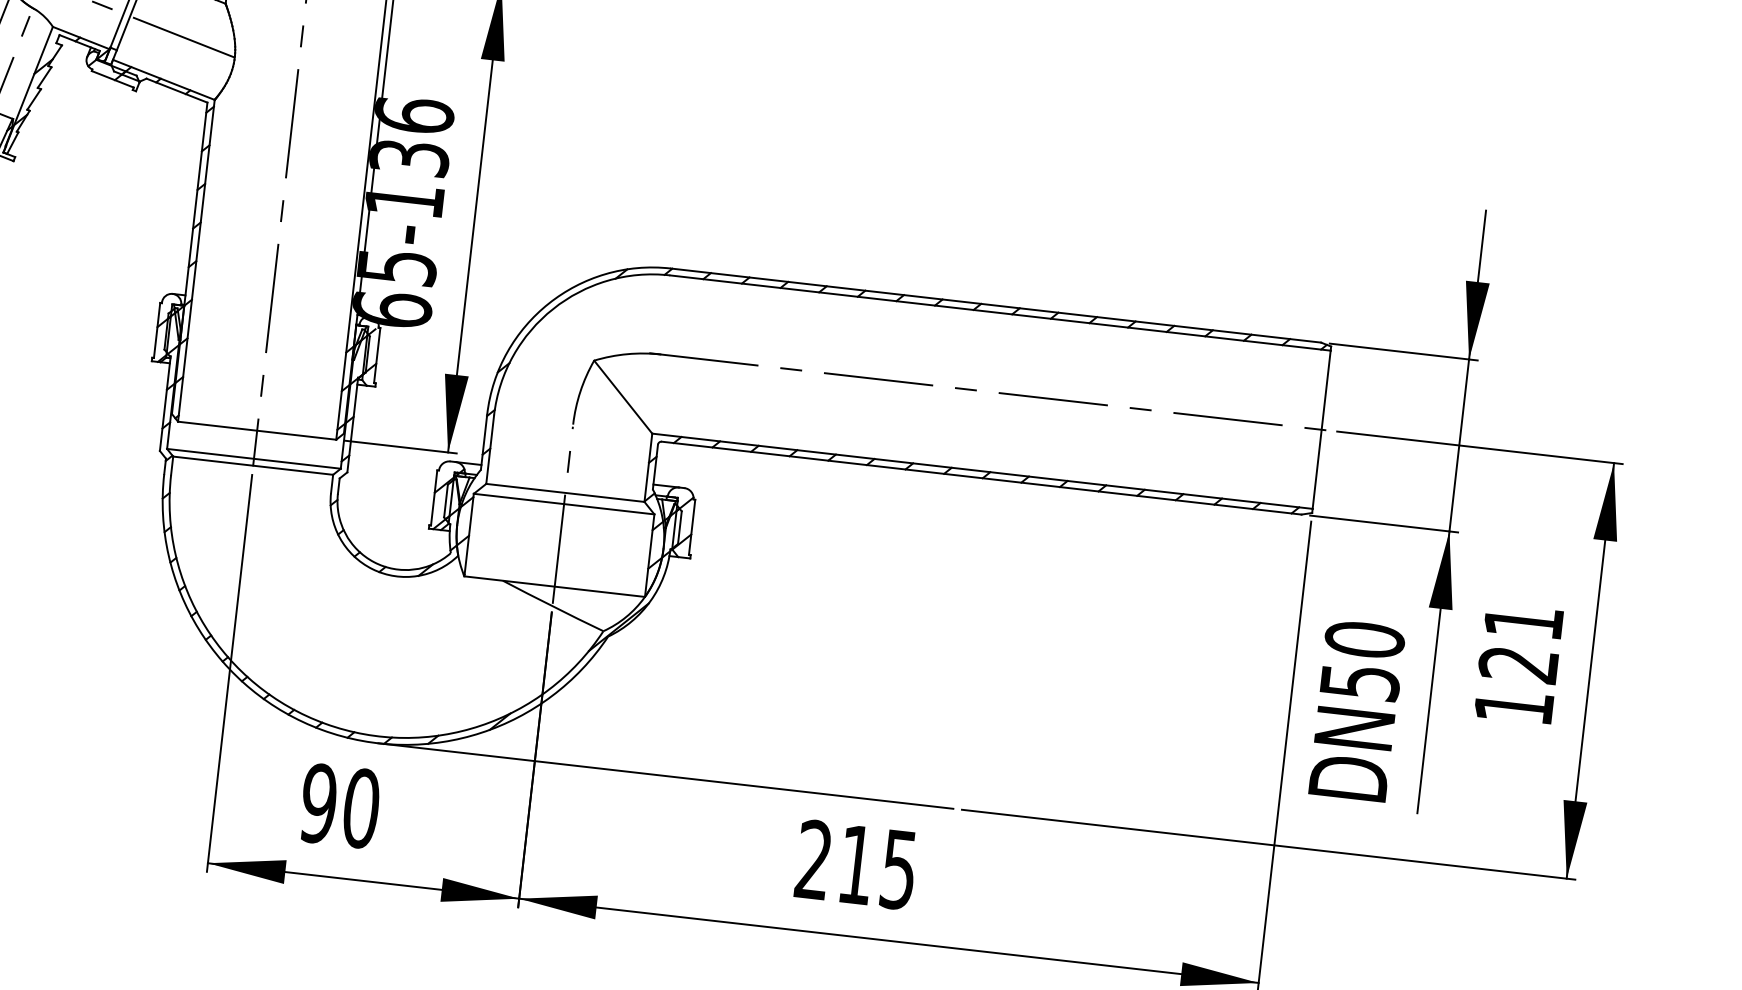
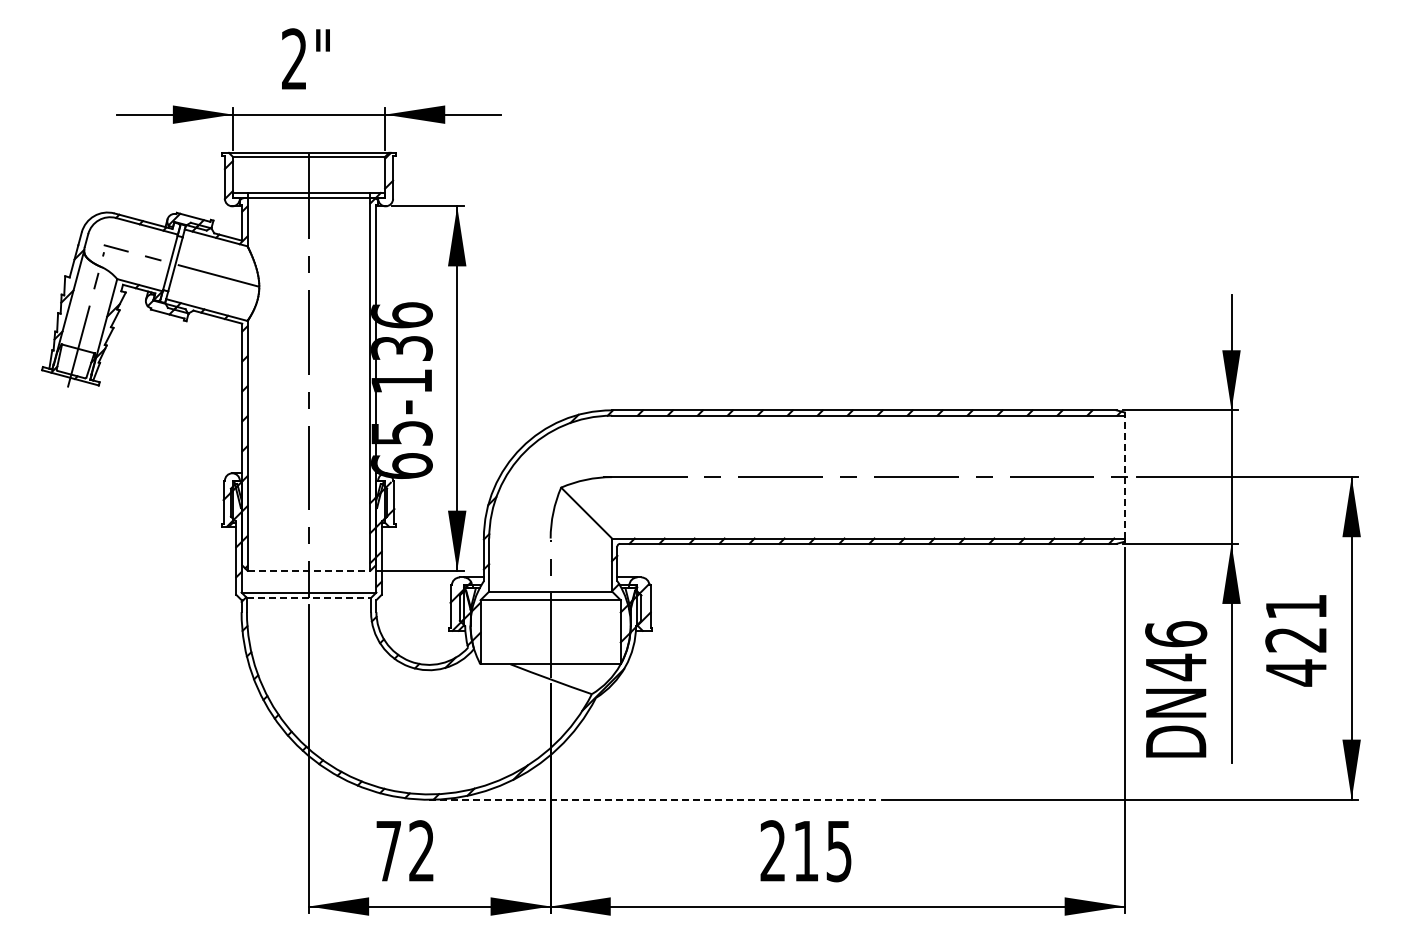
line: (1321, 428) -> (1124, 476), solid -> dashed
line: (257, 430) -> (309, 570), solid -> dashed
line: (253, 465) -> (309, 597), solid -> dashed
text: (1362, 662) -> (1176, 651), DN50 -> DN46
text: (1514, 706) -> (1296, 672), 121 -> 421
line: (666, 775) -> (652, 799), solid -> dashed
text: (338, 806) -> (404, 851), 90 -> 72

